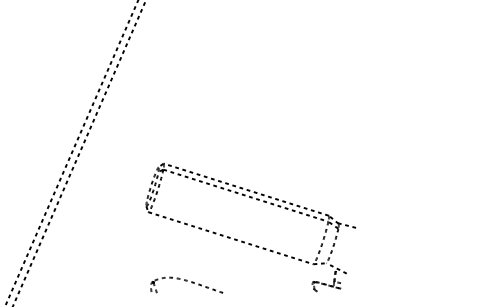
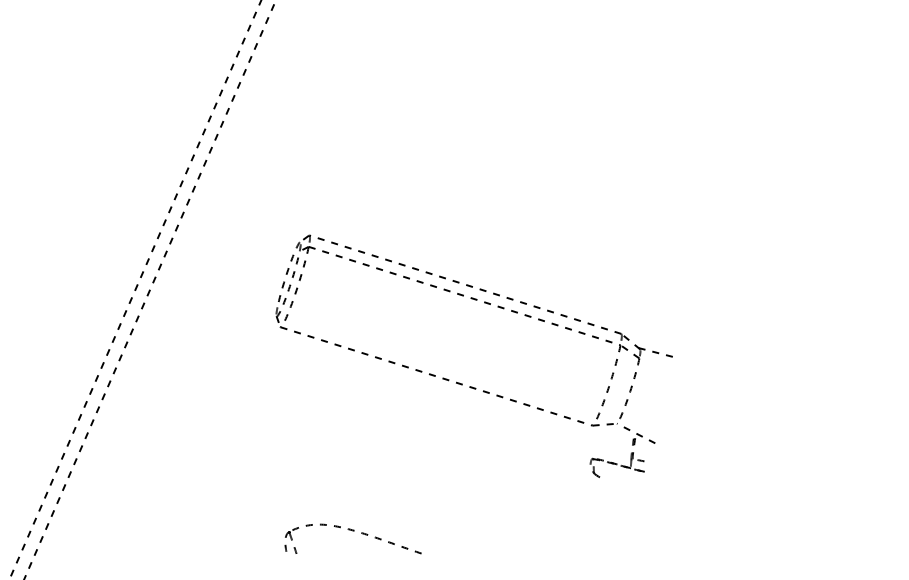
part: (244, 241) -> (462, 382), moved

